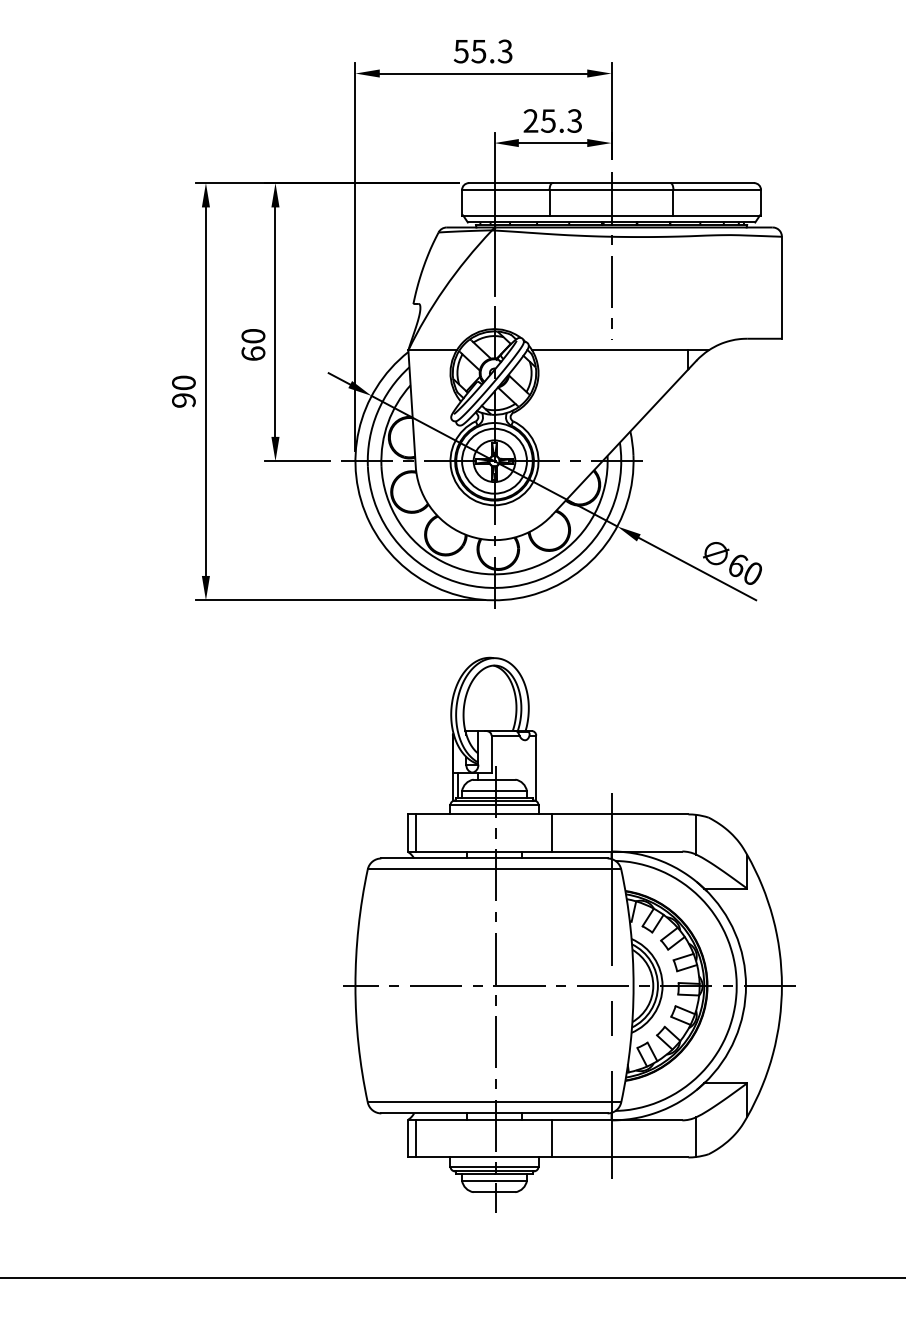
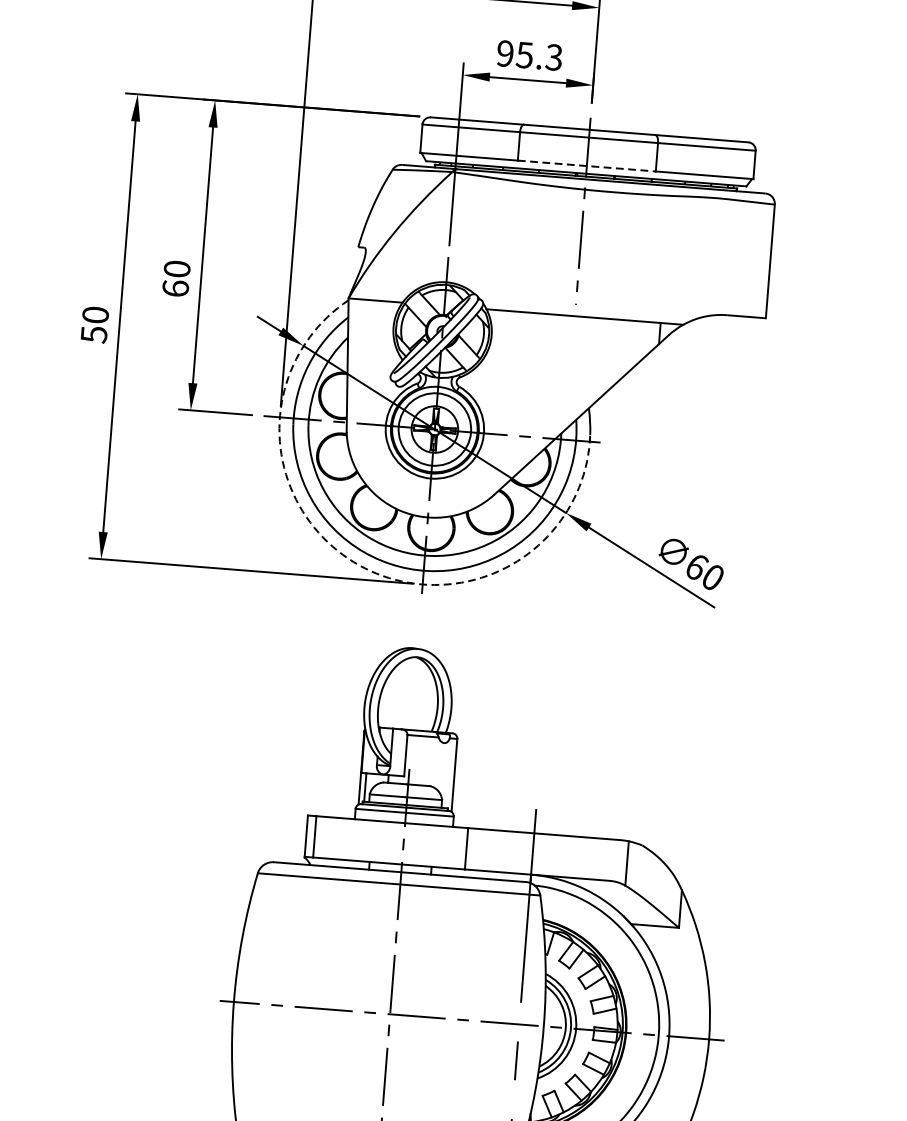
text: (530, 120) -> (504, 53), 25.3 -> 95.3
line: (611, 215) -> (586, 165), solid -> dashed
text: (183, 400) -> (93, 334), 90 -> 50
arc: (436, 587) -> (359, 565), solid -> dashed

